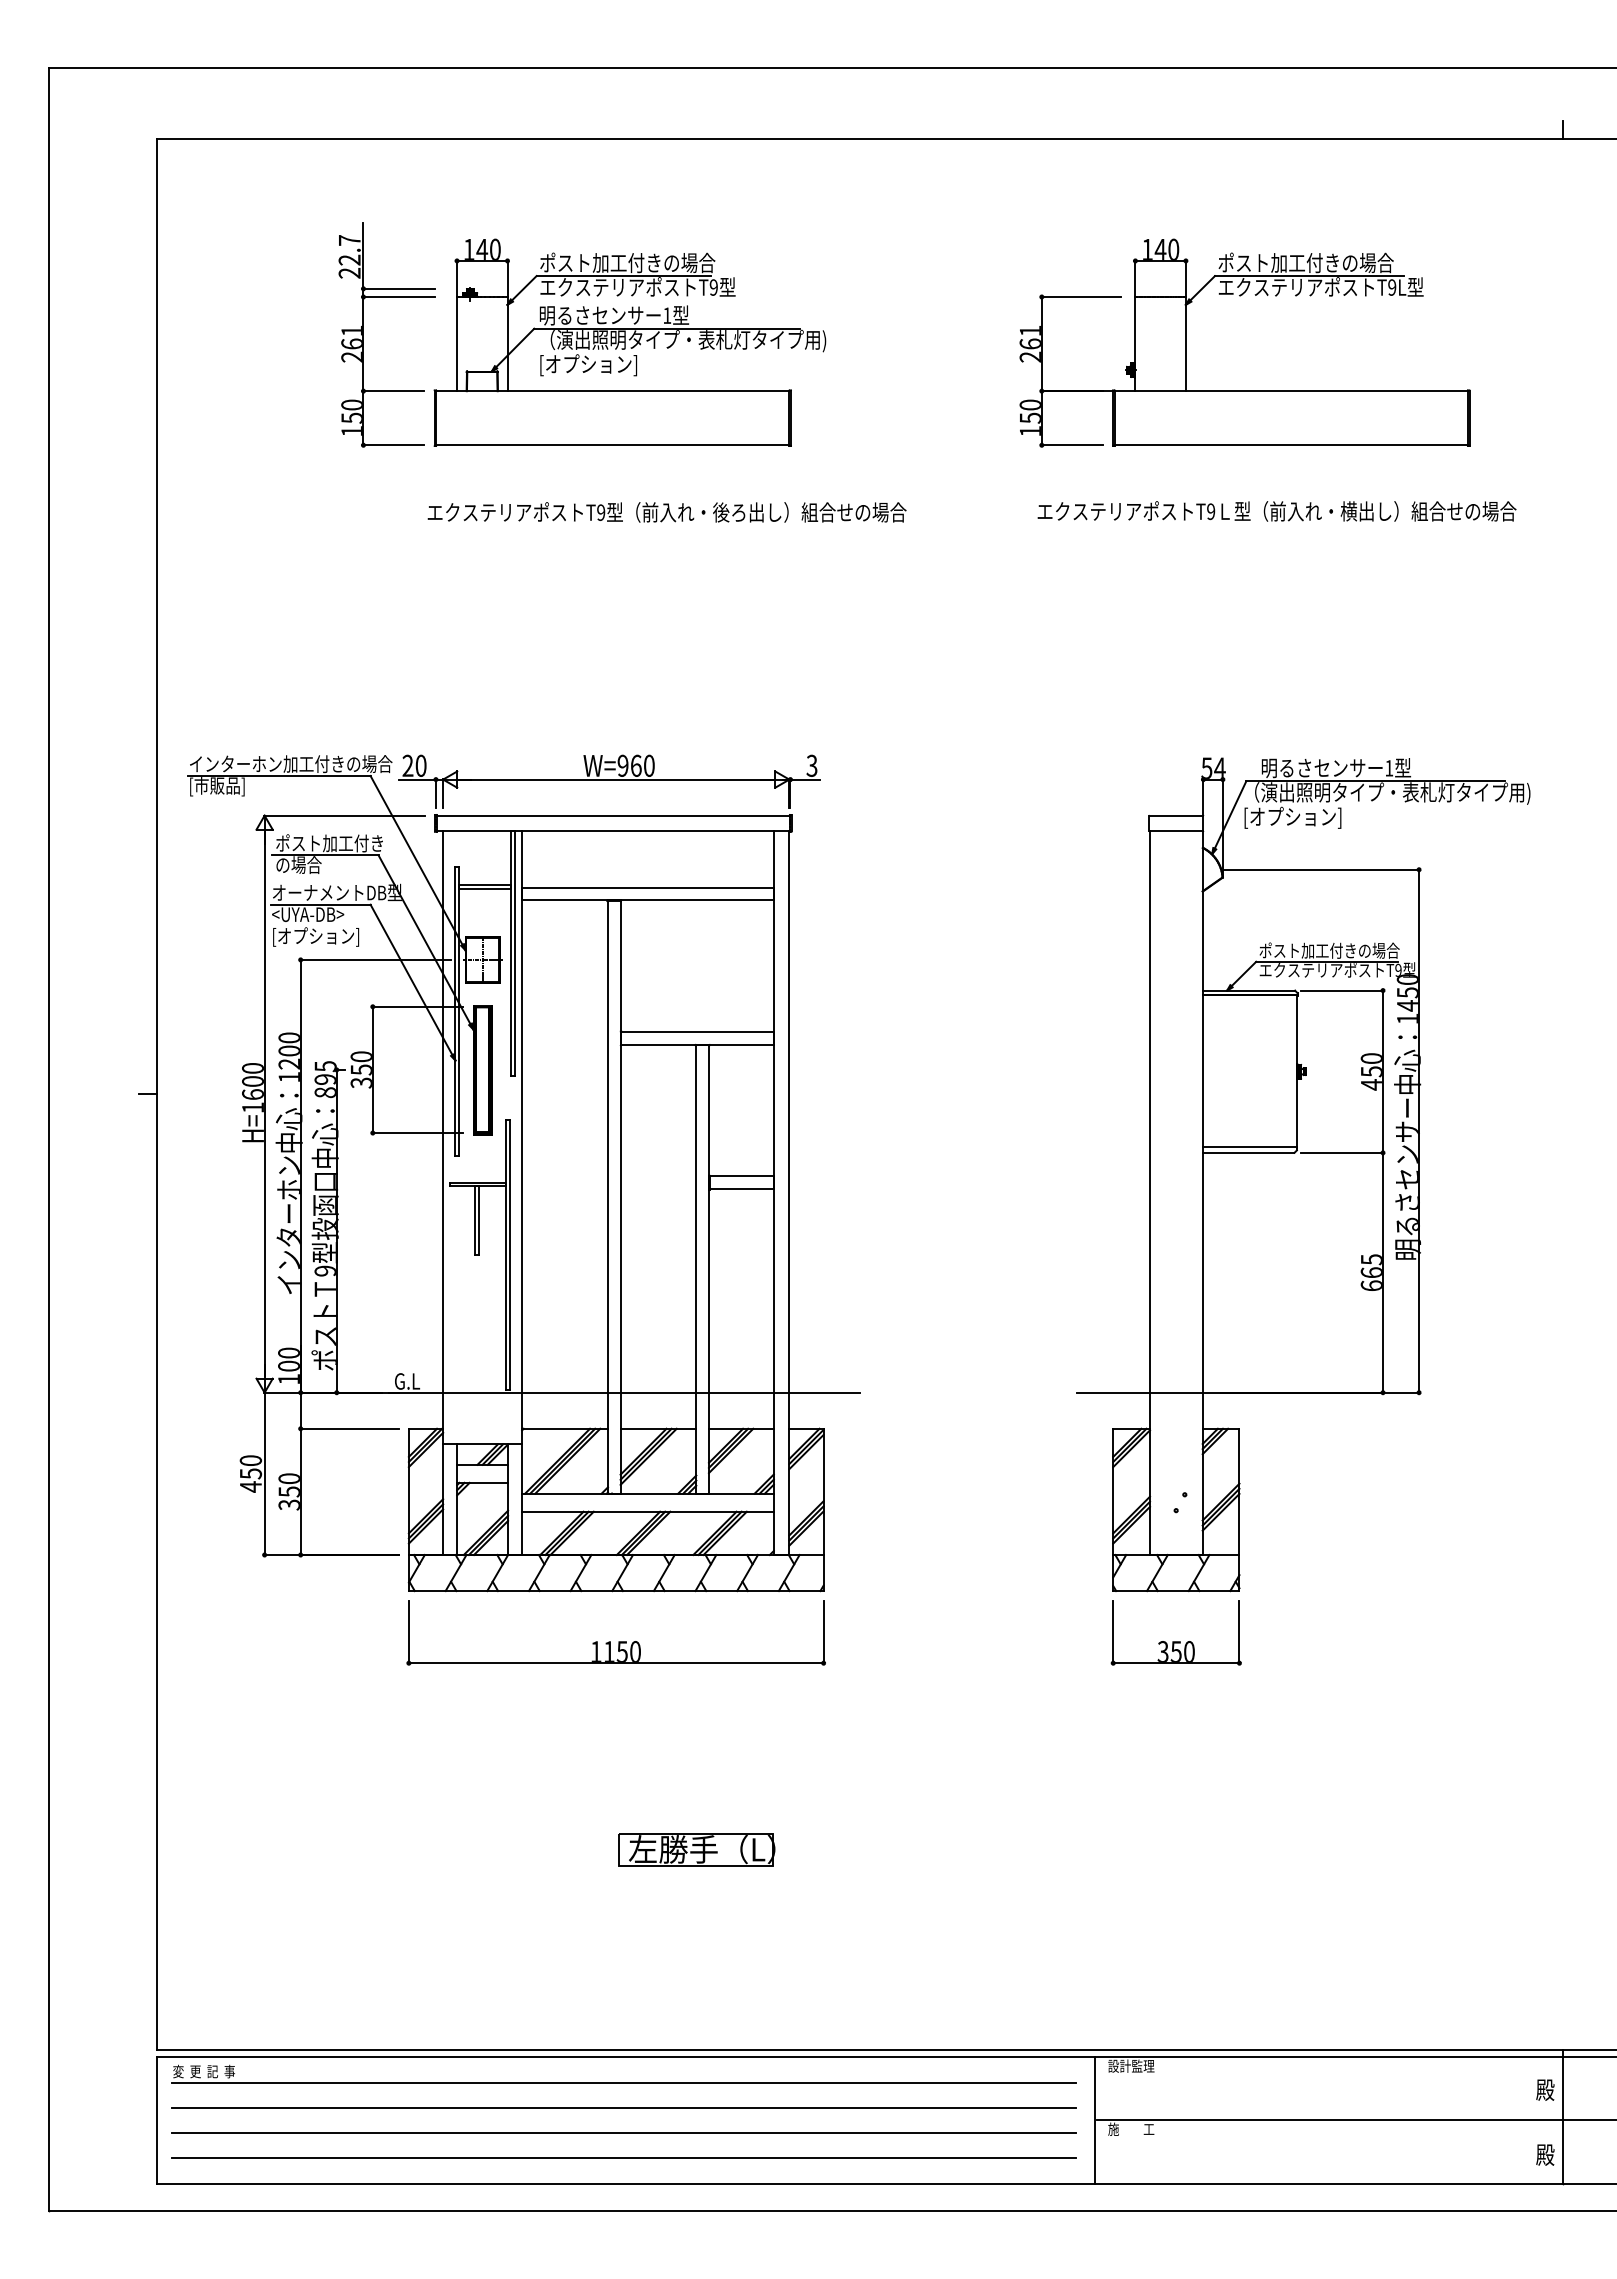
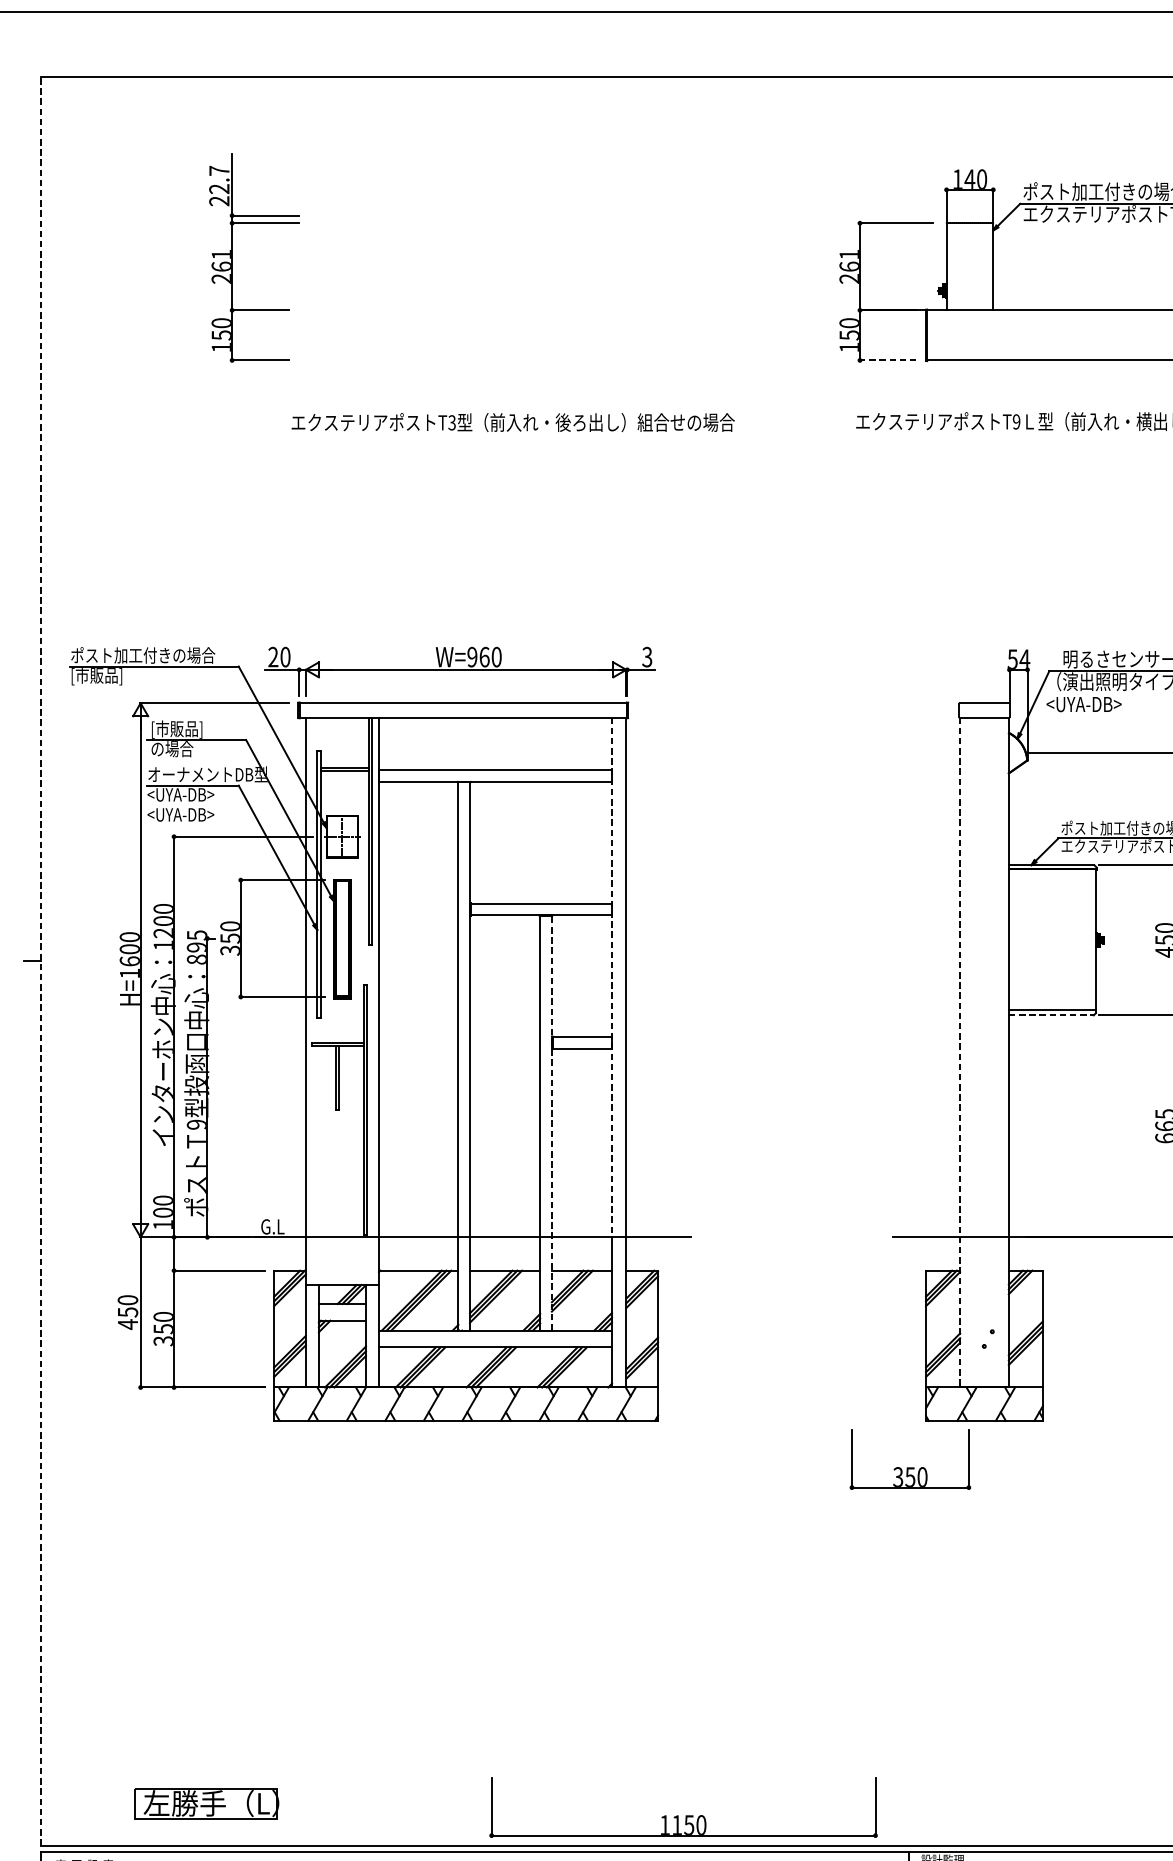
part: (629, 342) -> (478, 265), removed
line: (1072, 445) -> (888, 360), solid -> dashed
text: (601, 512) -> (452, 422), T9 -> T3
text: (290, 763) -> (164, 654), インターホン加工付きの場合 -> ポスト加工付きの場合
text: (1292, 817) -> (1091, 704), [オプション] -> <UYA-DB>
text: (329, 843) -> (200, 729), ポスト加工付き -> [市販品]
text: (315, 936) -> (187, 815), [オプション] -> <UYA-DB>
line: (156, 1094) -> (40, 961), solid -> dashed
line: (773, 1111) -> (611, 977), solid -> dashed
line: (1248, 1152) -> (1051, 1014), solid -> dashed
line: (1150, 1193) -> (960, 1052), solid -> dashed
line: (708, 1268) -> (551, 1122), solid -> dashed
part: (618, 1641) -> (685, 1815), moved
part: (1175, 1641) -> (909, 1467), moved
part: (696, 1849) -> (206, 1803), moved

